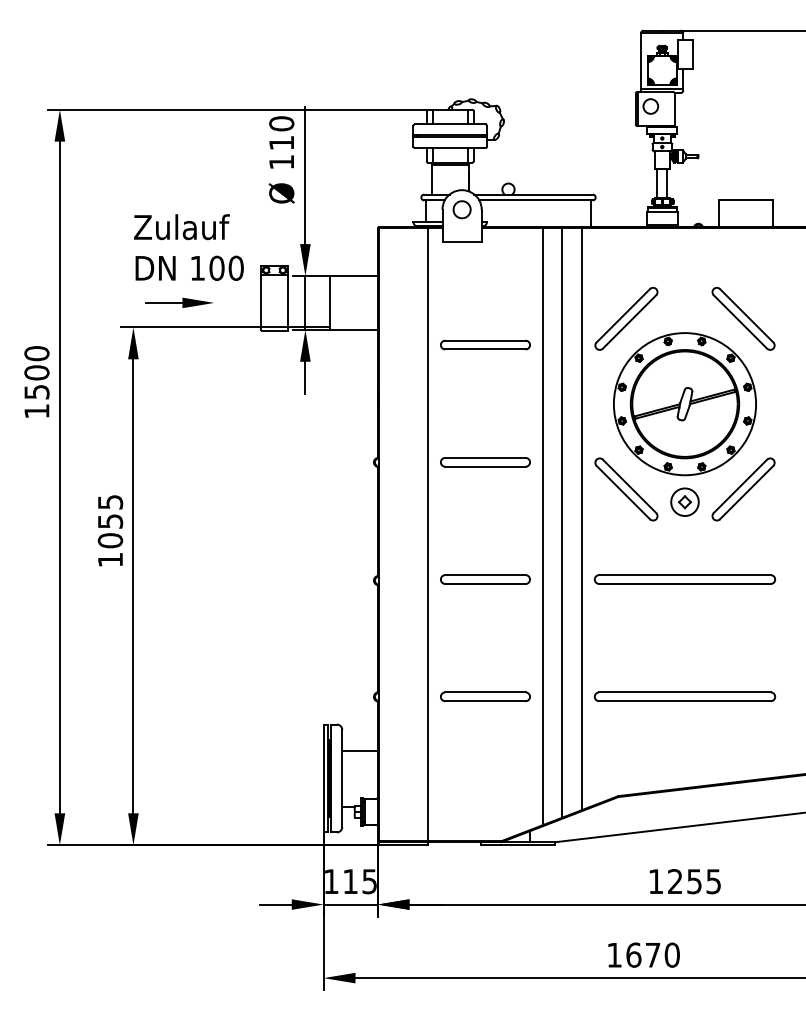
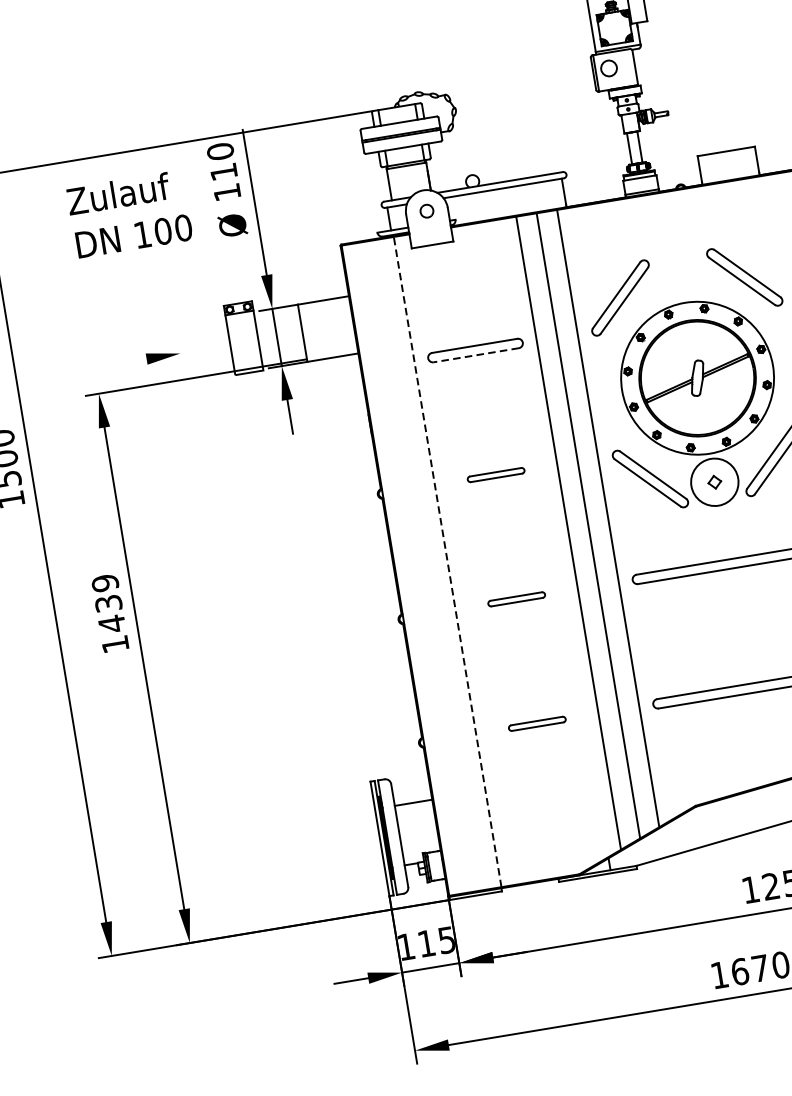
part: (461, 209) -> (426, 210), size x0.7
text: (188, 247) -> (129, 214), moved
line: (163, 302) -> (126, 361), removed
line: (484, 349) -> (475, 355), solid -> dashed
part: (485, 462) -> (496, 475), size x0.6
circle: (684, 502) -> (714, 482), size x1.6
text: (110, 521) -> (108, 603), 1055 -> 1439
line: (427, 534) -> (447, 561), solid -> dashed
part: (485, 579) -> (516, 599), size x0.6
part: (485, 696) -> (537, 723), size x0.6

